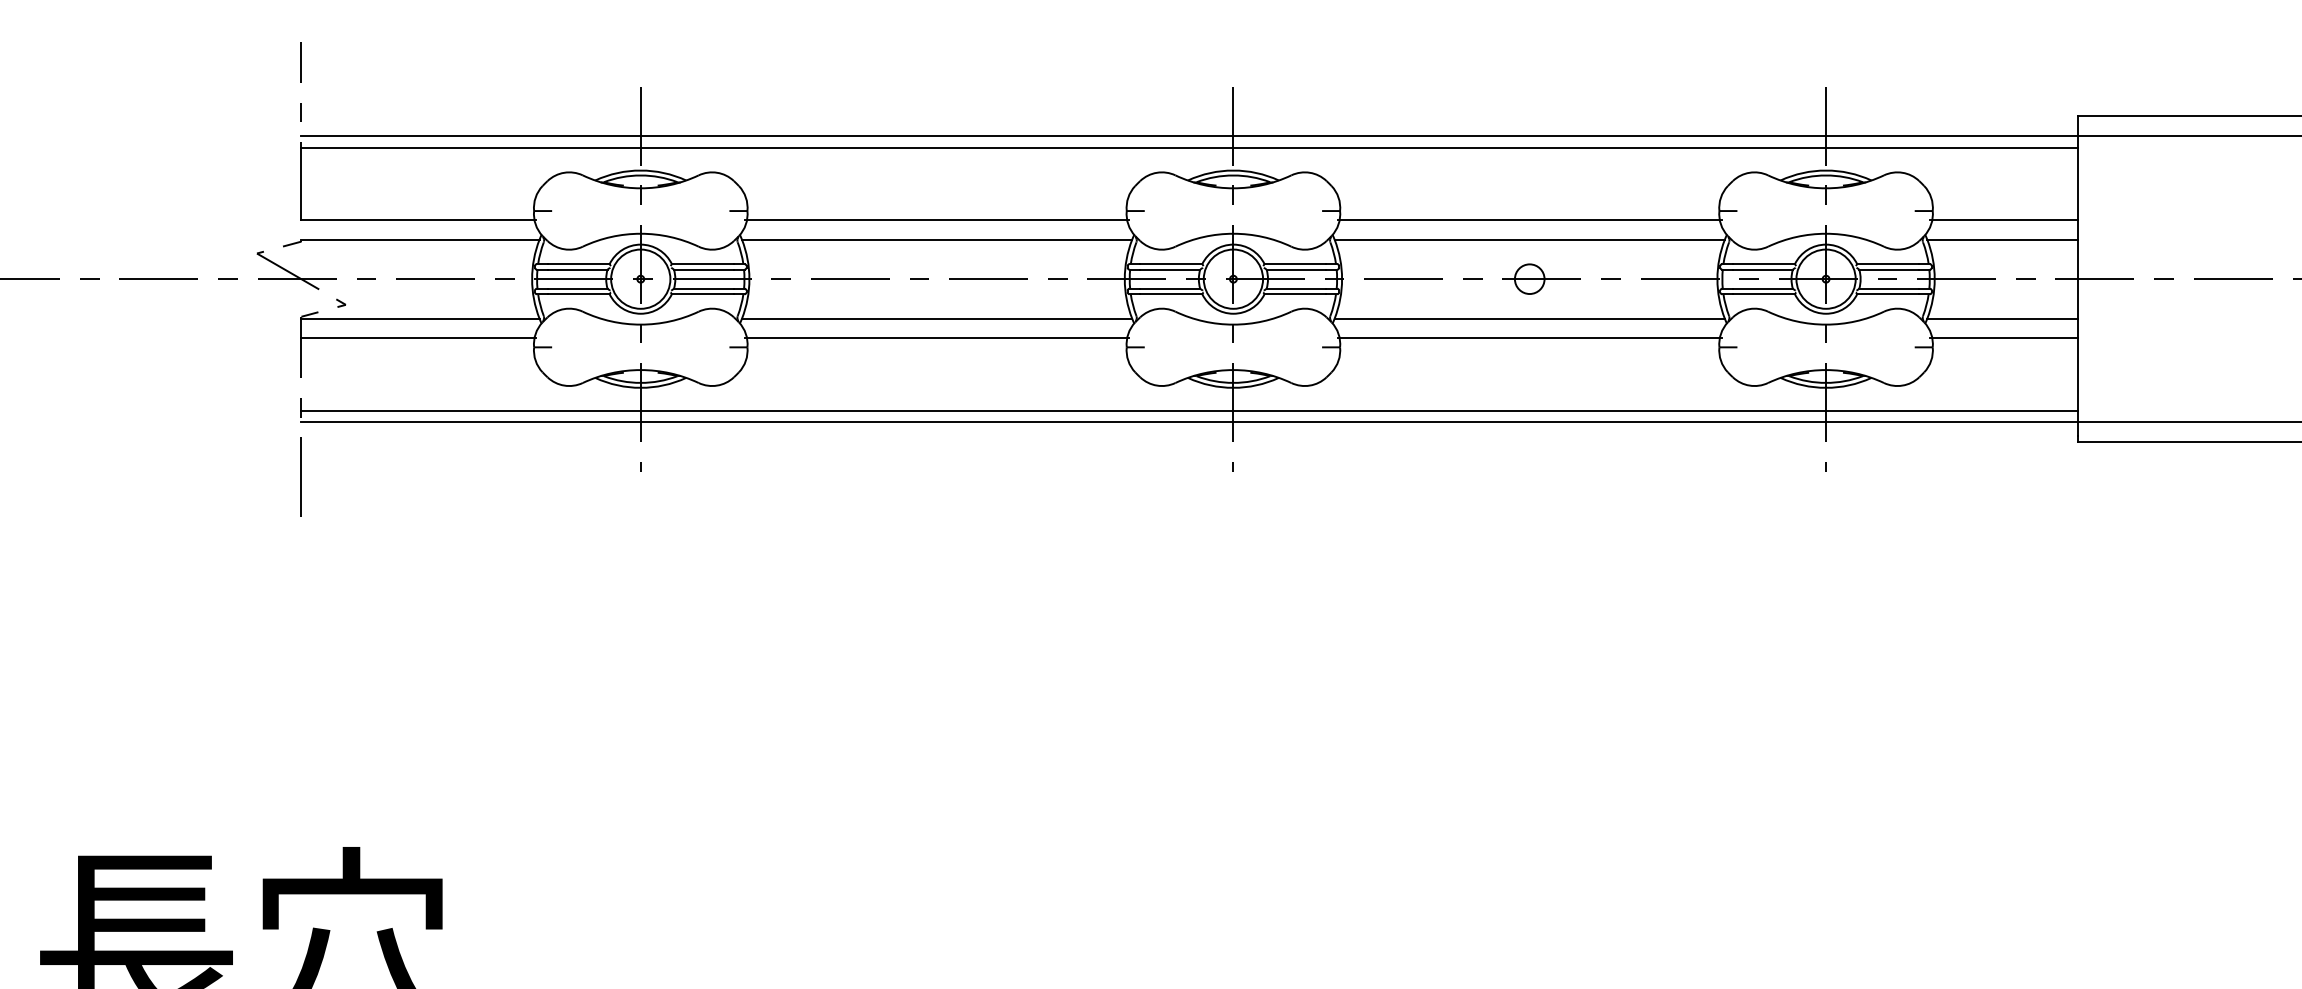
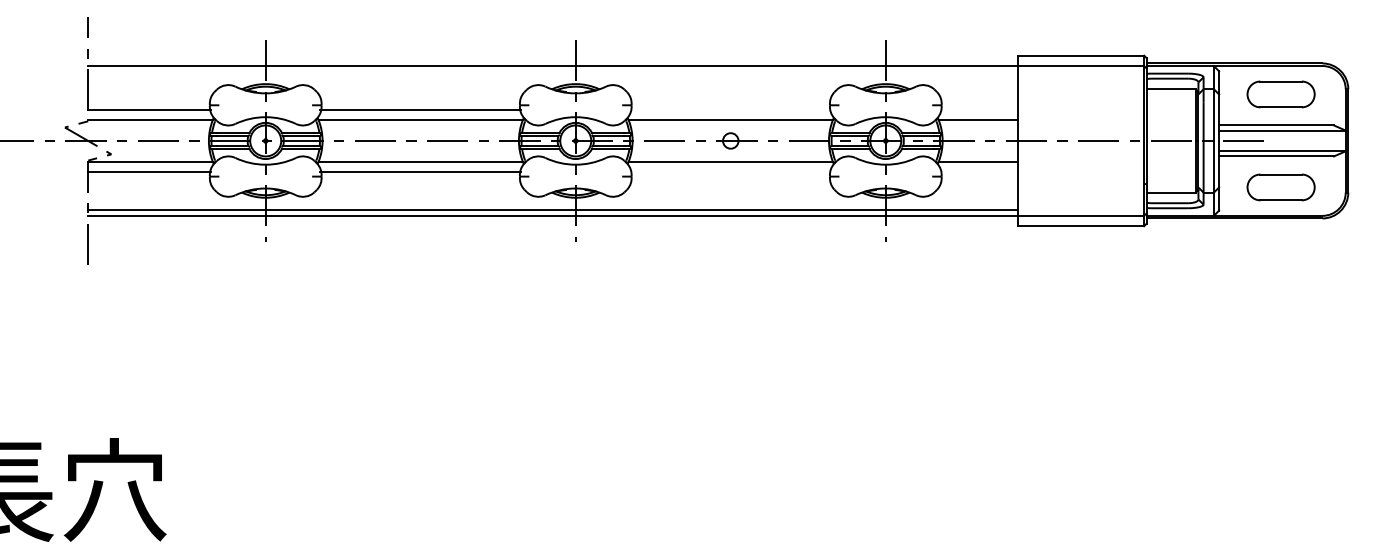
line: (1188, 148) -> (552, 72), removed
line: (1529, 219) -> (730, 109), removed
line: (2003, 219) -> (978, 109), removed
line: (1529, 337) -> (730, 171), removed
line: (2003, 337) -> (978, 171), removed

